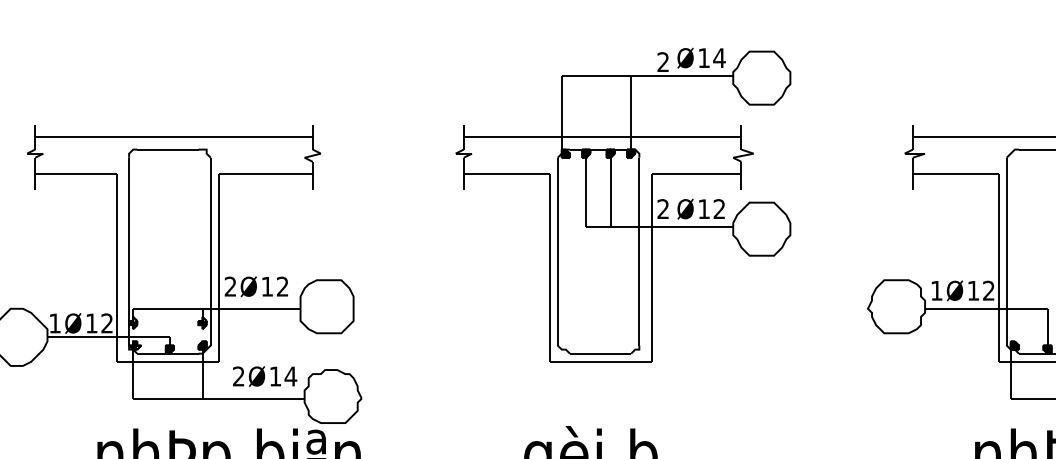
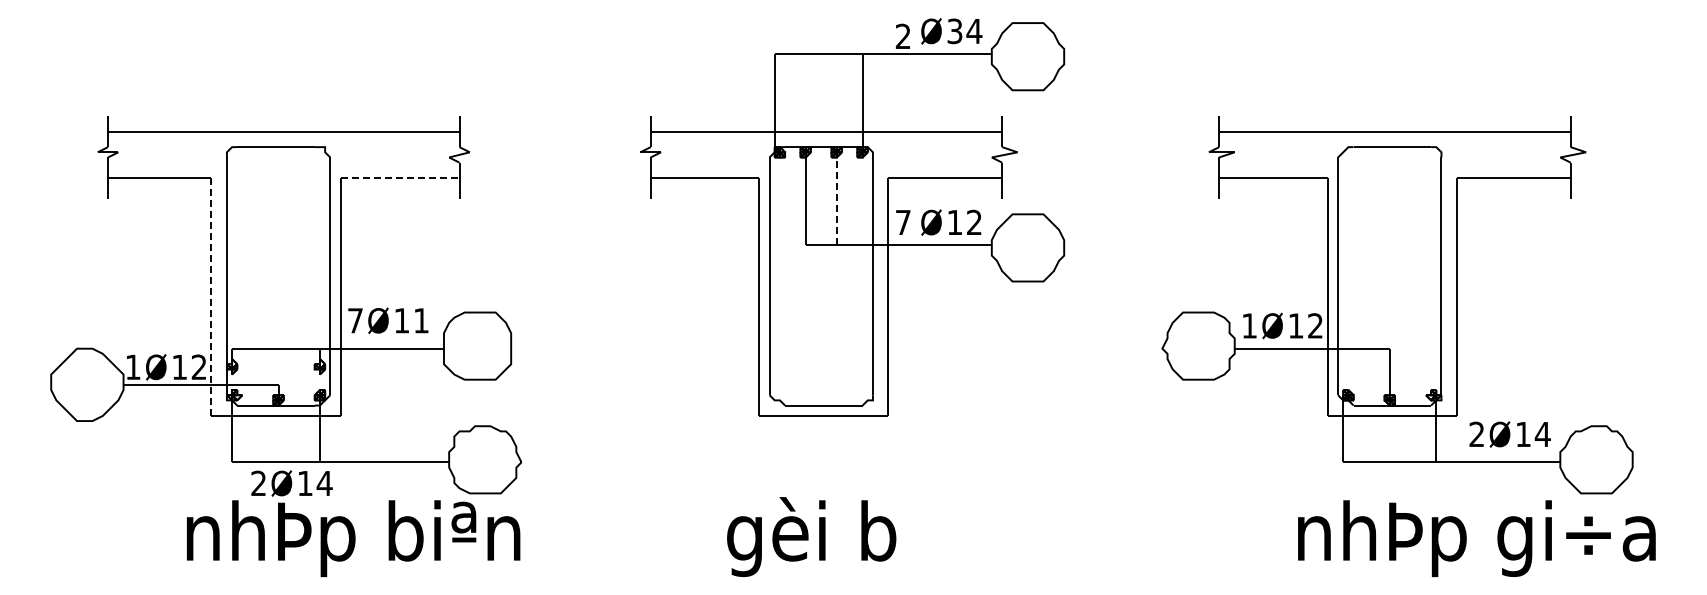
text: (703, 58) -> (954, 31), 14 -> 34
line: (266, 174) -> (400, 178), solid -> dashed
line: (610, 190) -> (836, 198), solid -> dashed
text: (662, 208) -> (902, 221), 2 -> 7
line: (116, 268) -> (211, 297), solid -> dashed
text: (230, 286) -> (355, 320), 2 -> 7
text: (282, 286) -> (421, 320), 12 -> 11
text: (264, 376) -> (291, 483), moved

